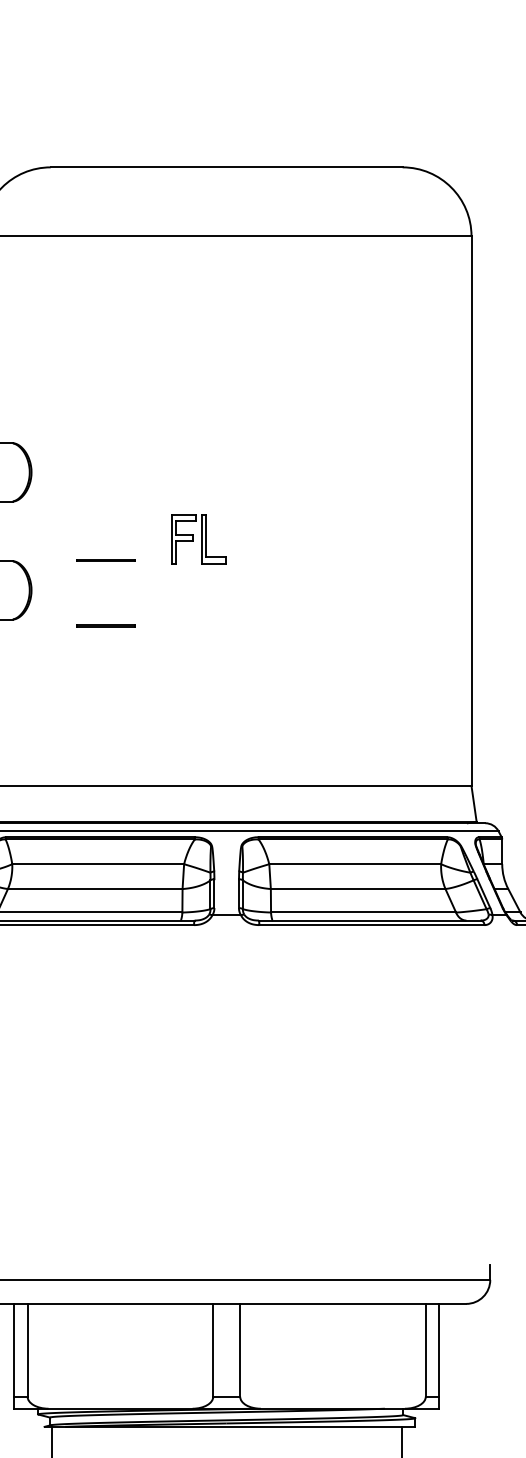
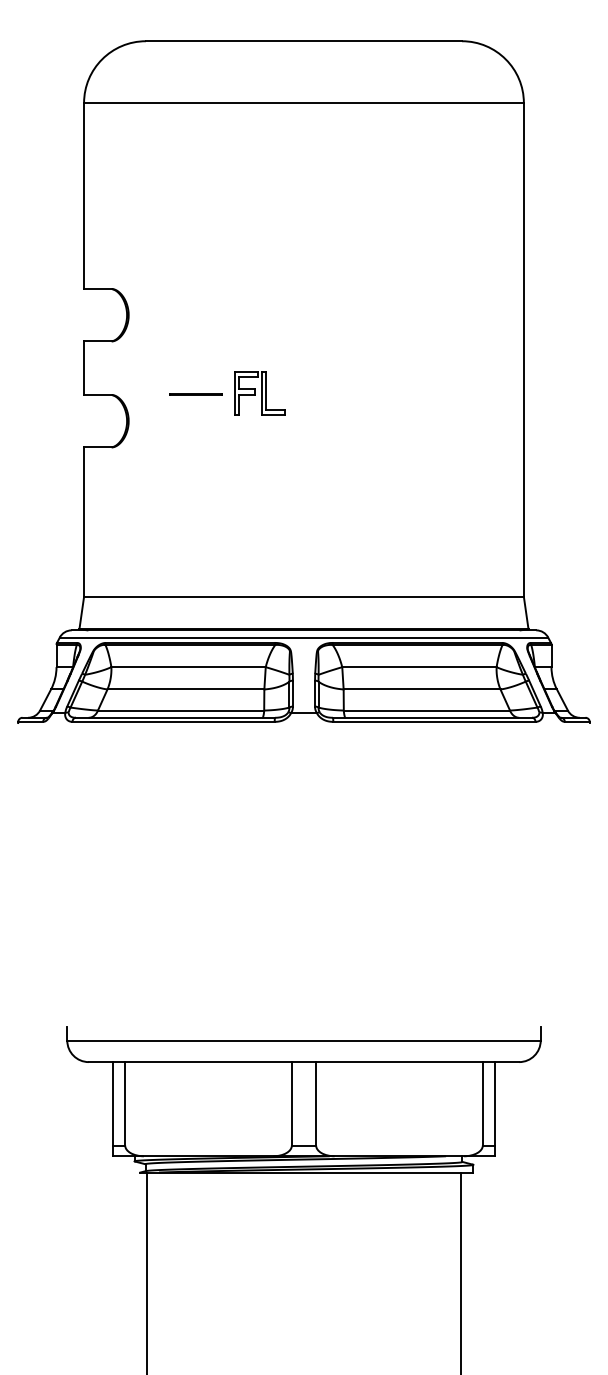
part: (198, 539) -> (259, 393), moved
line: (105, 626) -> (195, 453), removed

